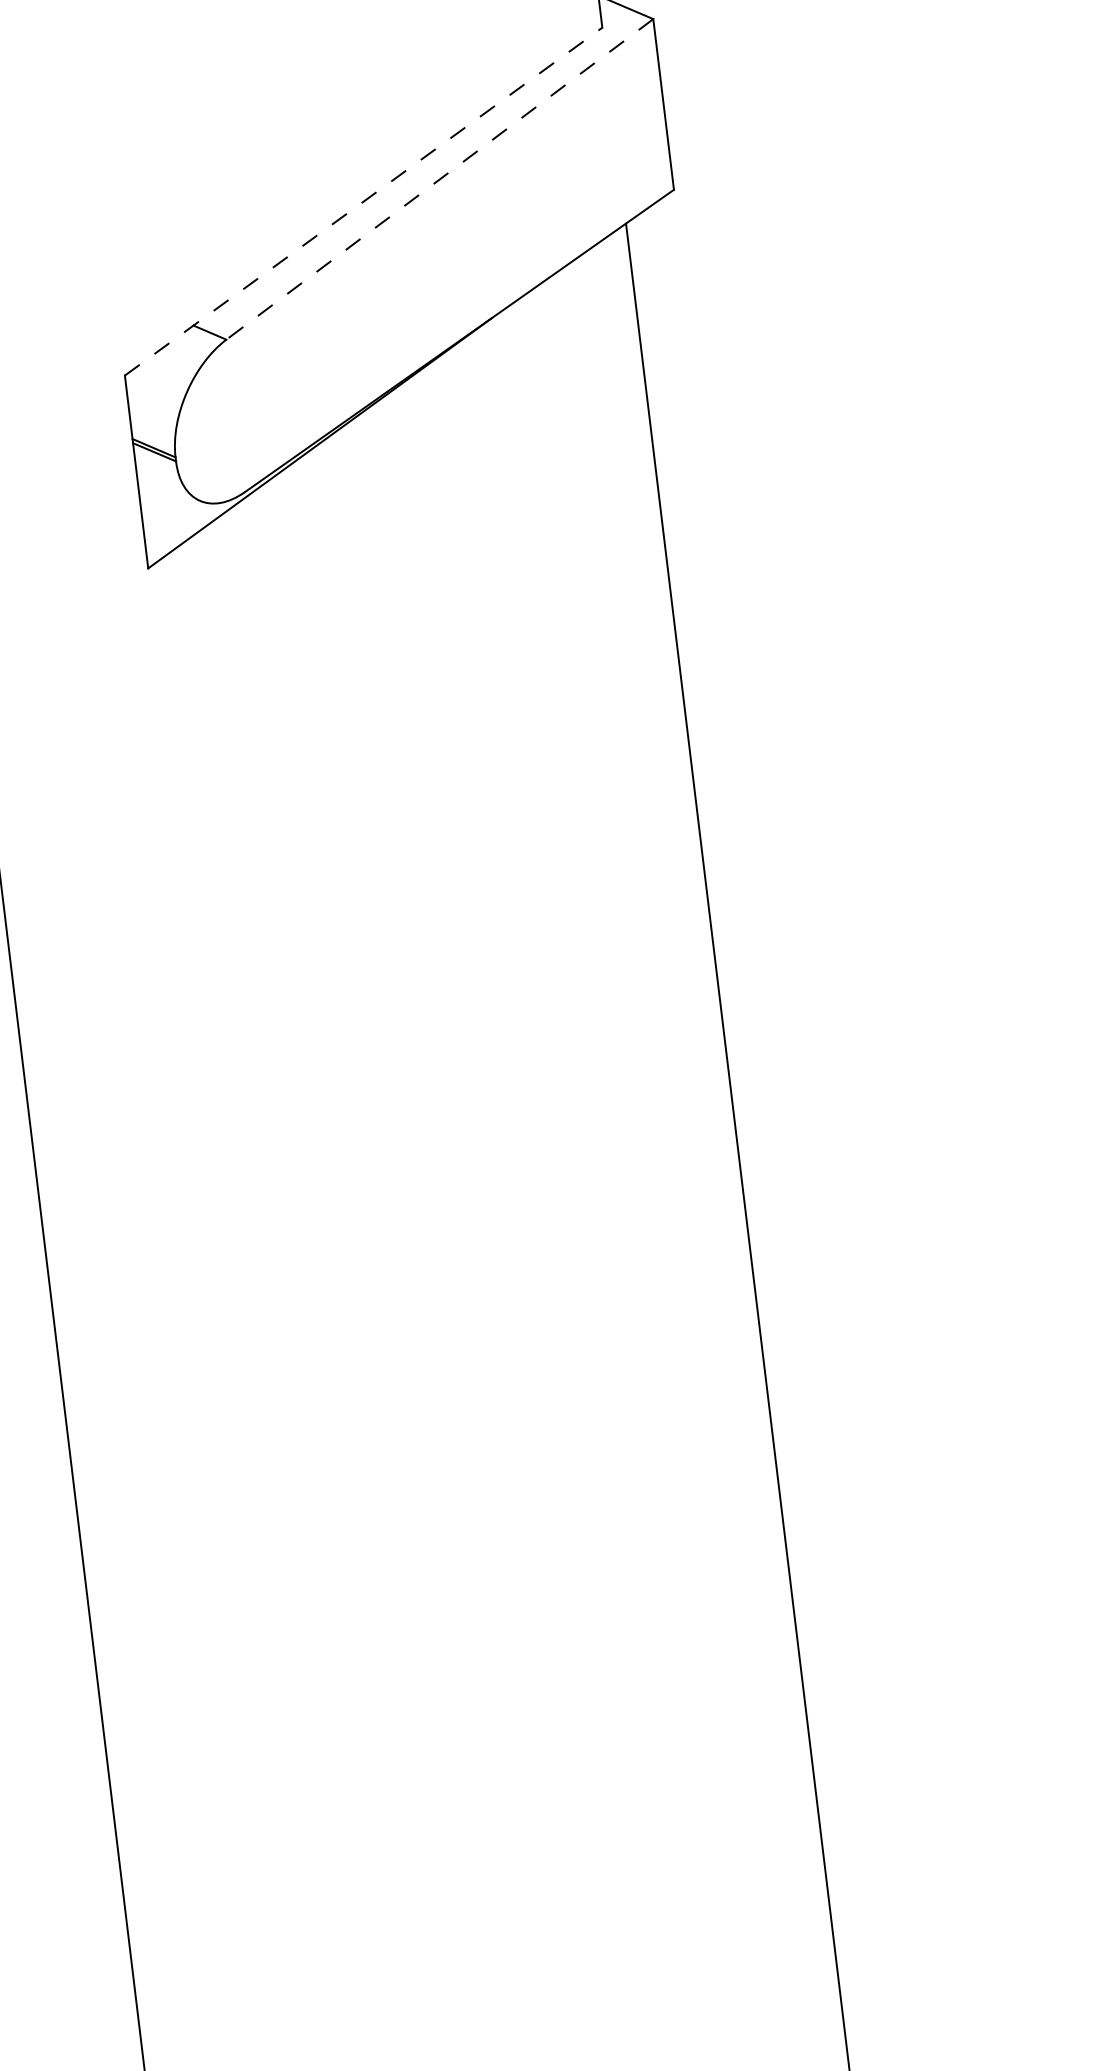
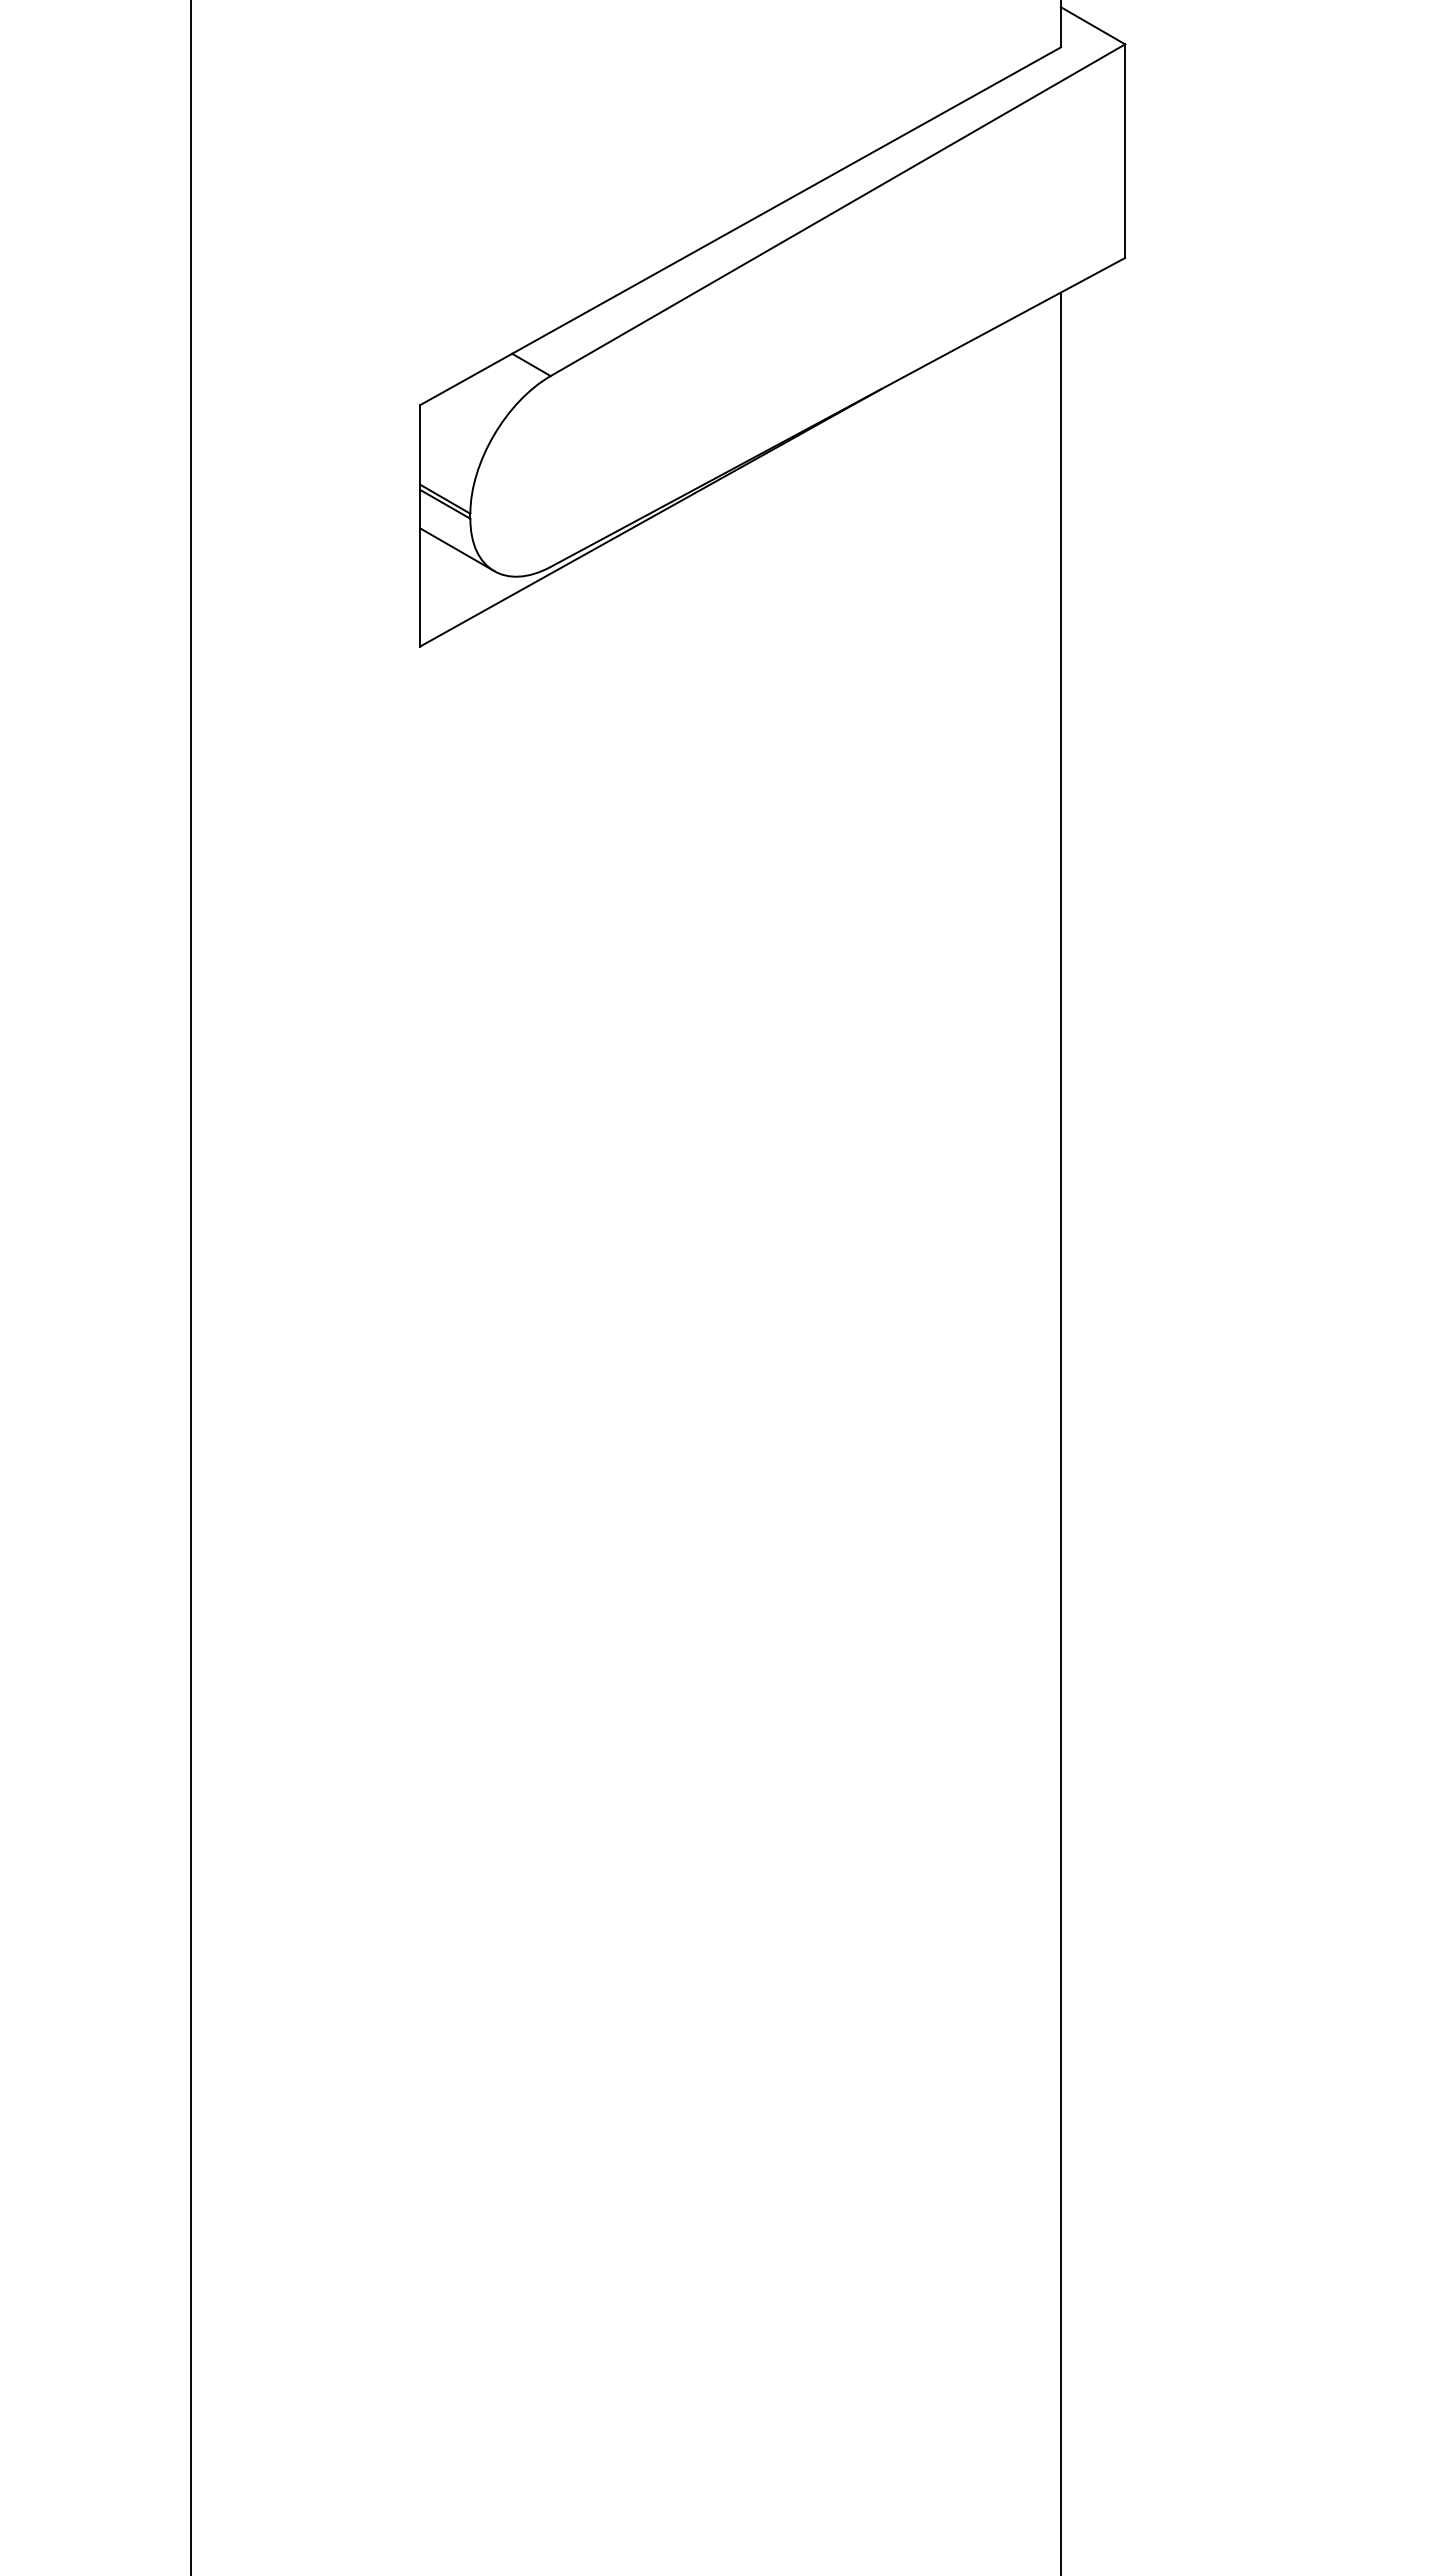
line: (439, 179) -> (837, 210), dashed -> solid
line: (363, 201) -> (740, 226), dashed -> solid
line: (168, 487) -> (457, 549), added

